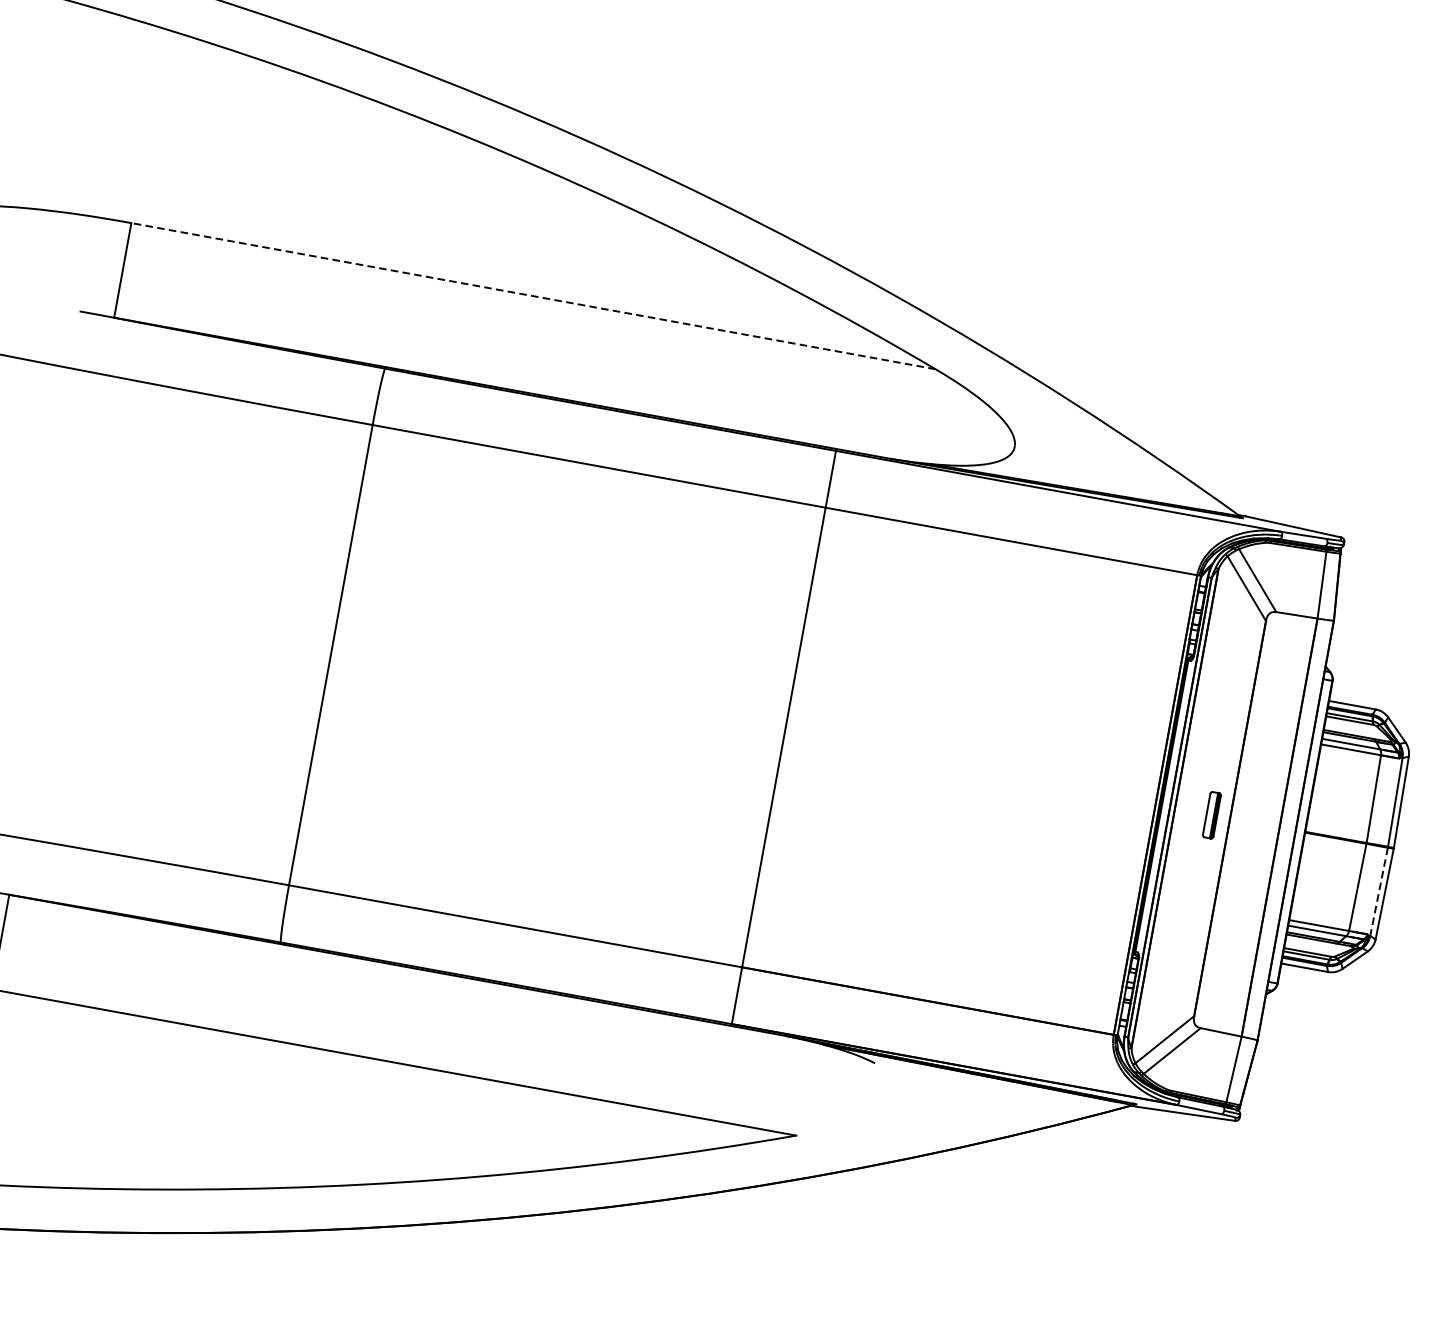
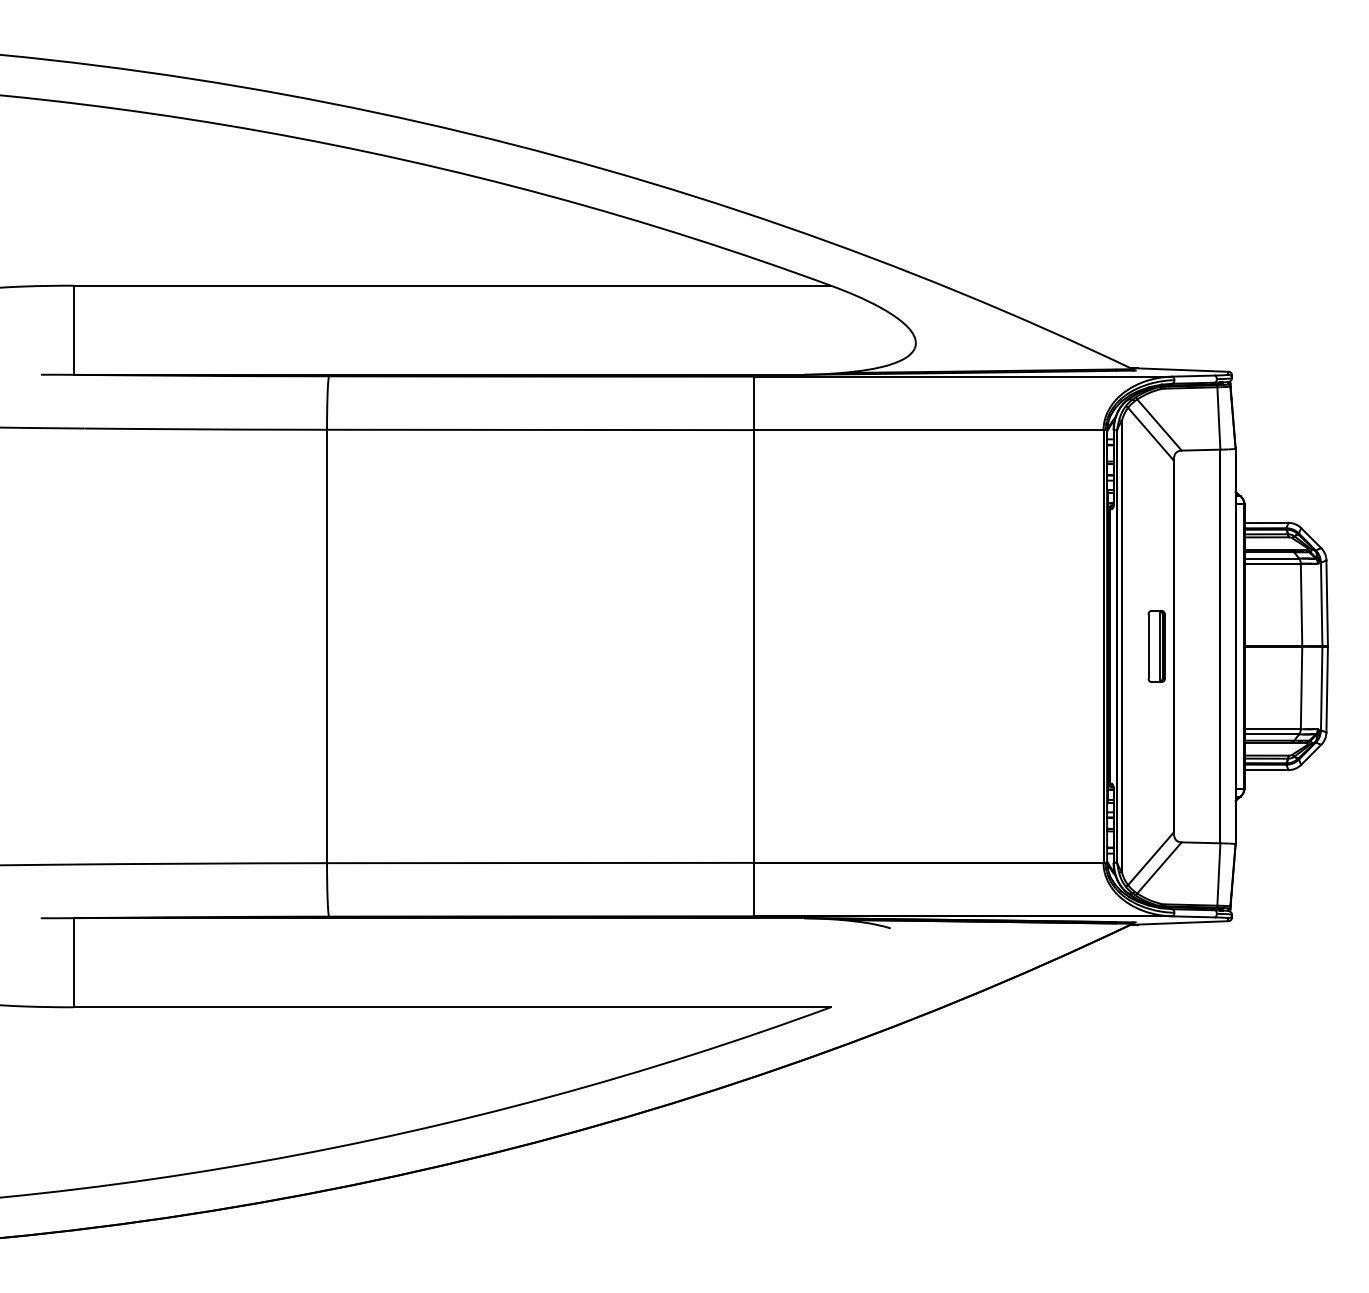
line: (533, 296) -> (452, 285), dashed -> solid
part: (1211, 815) -> (1156, 646), size x1.67
line: (1378, 891) -> (1321, 688), dashed -> solid

